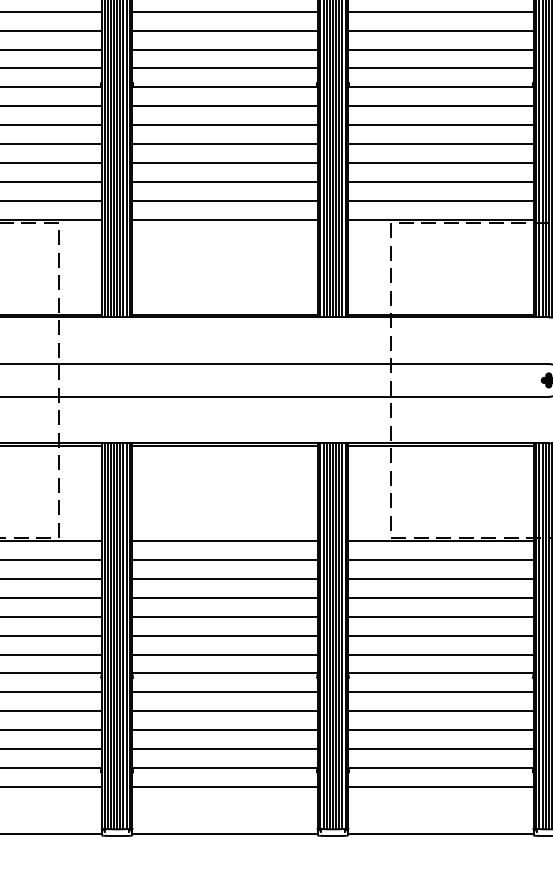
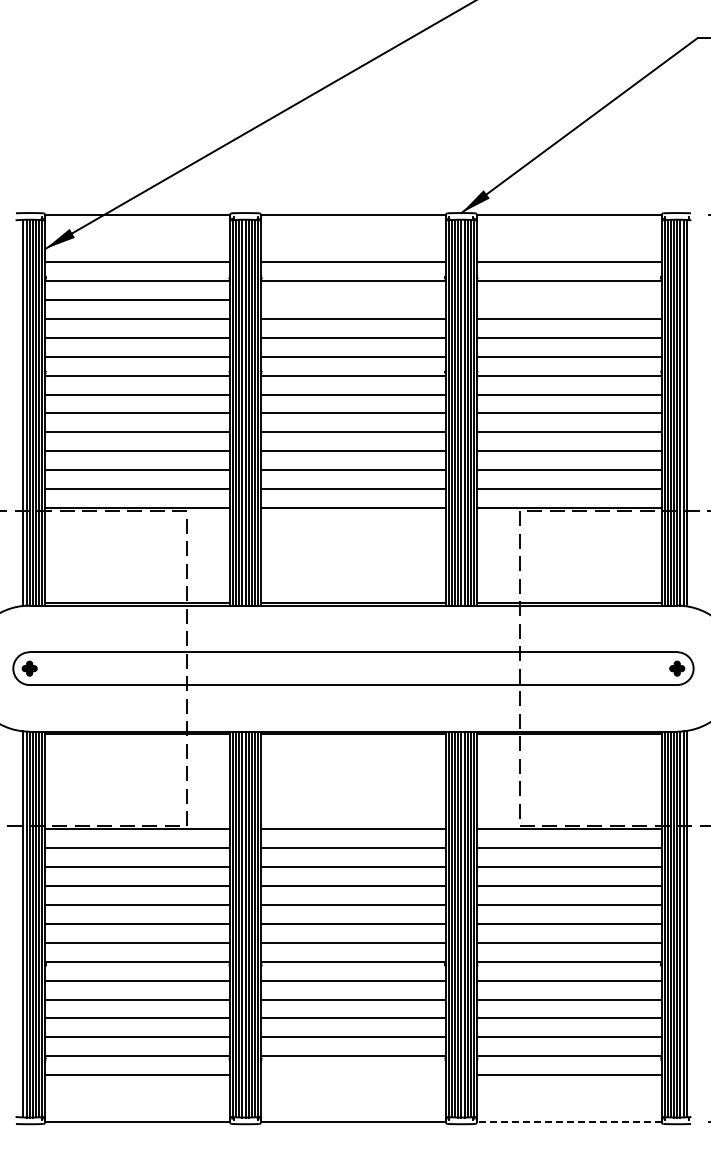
line: (225, 11) -> (353, 299), removed
line: (440, 11) -> (568, 299), removed
line: (225, 787) -> (353, 1075), removed
line: (441, 834) -> (569, 1122), solid -> dashed

